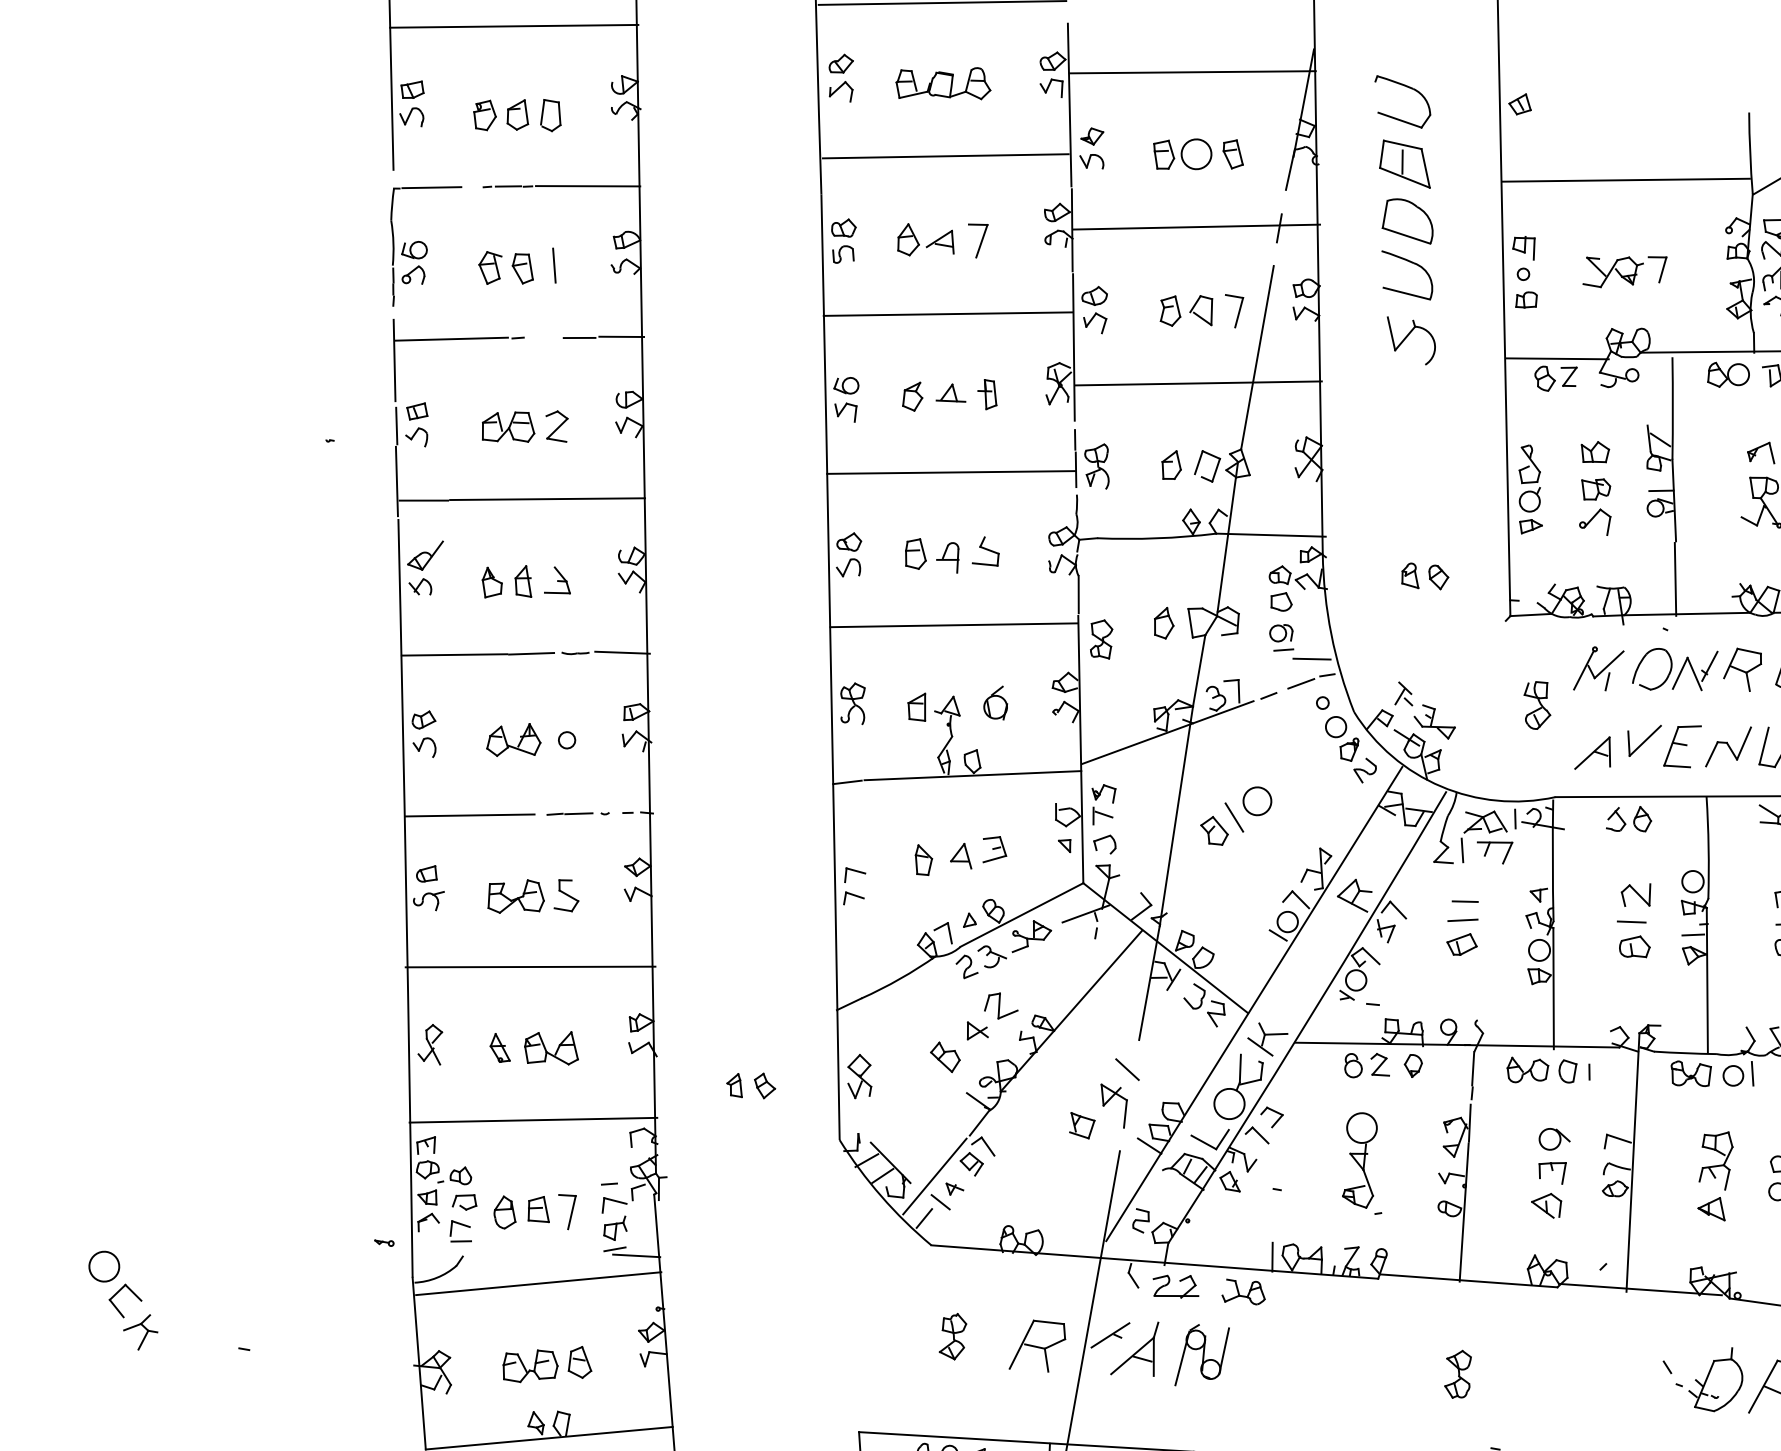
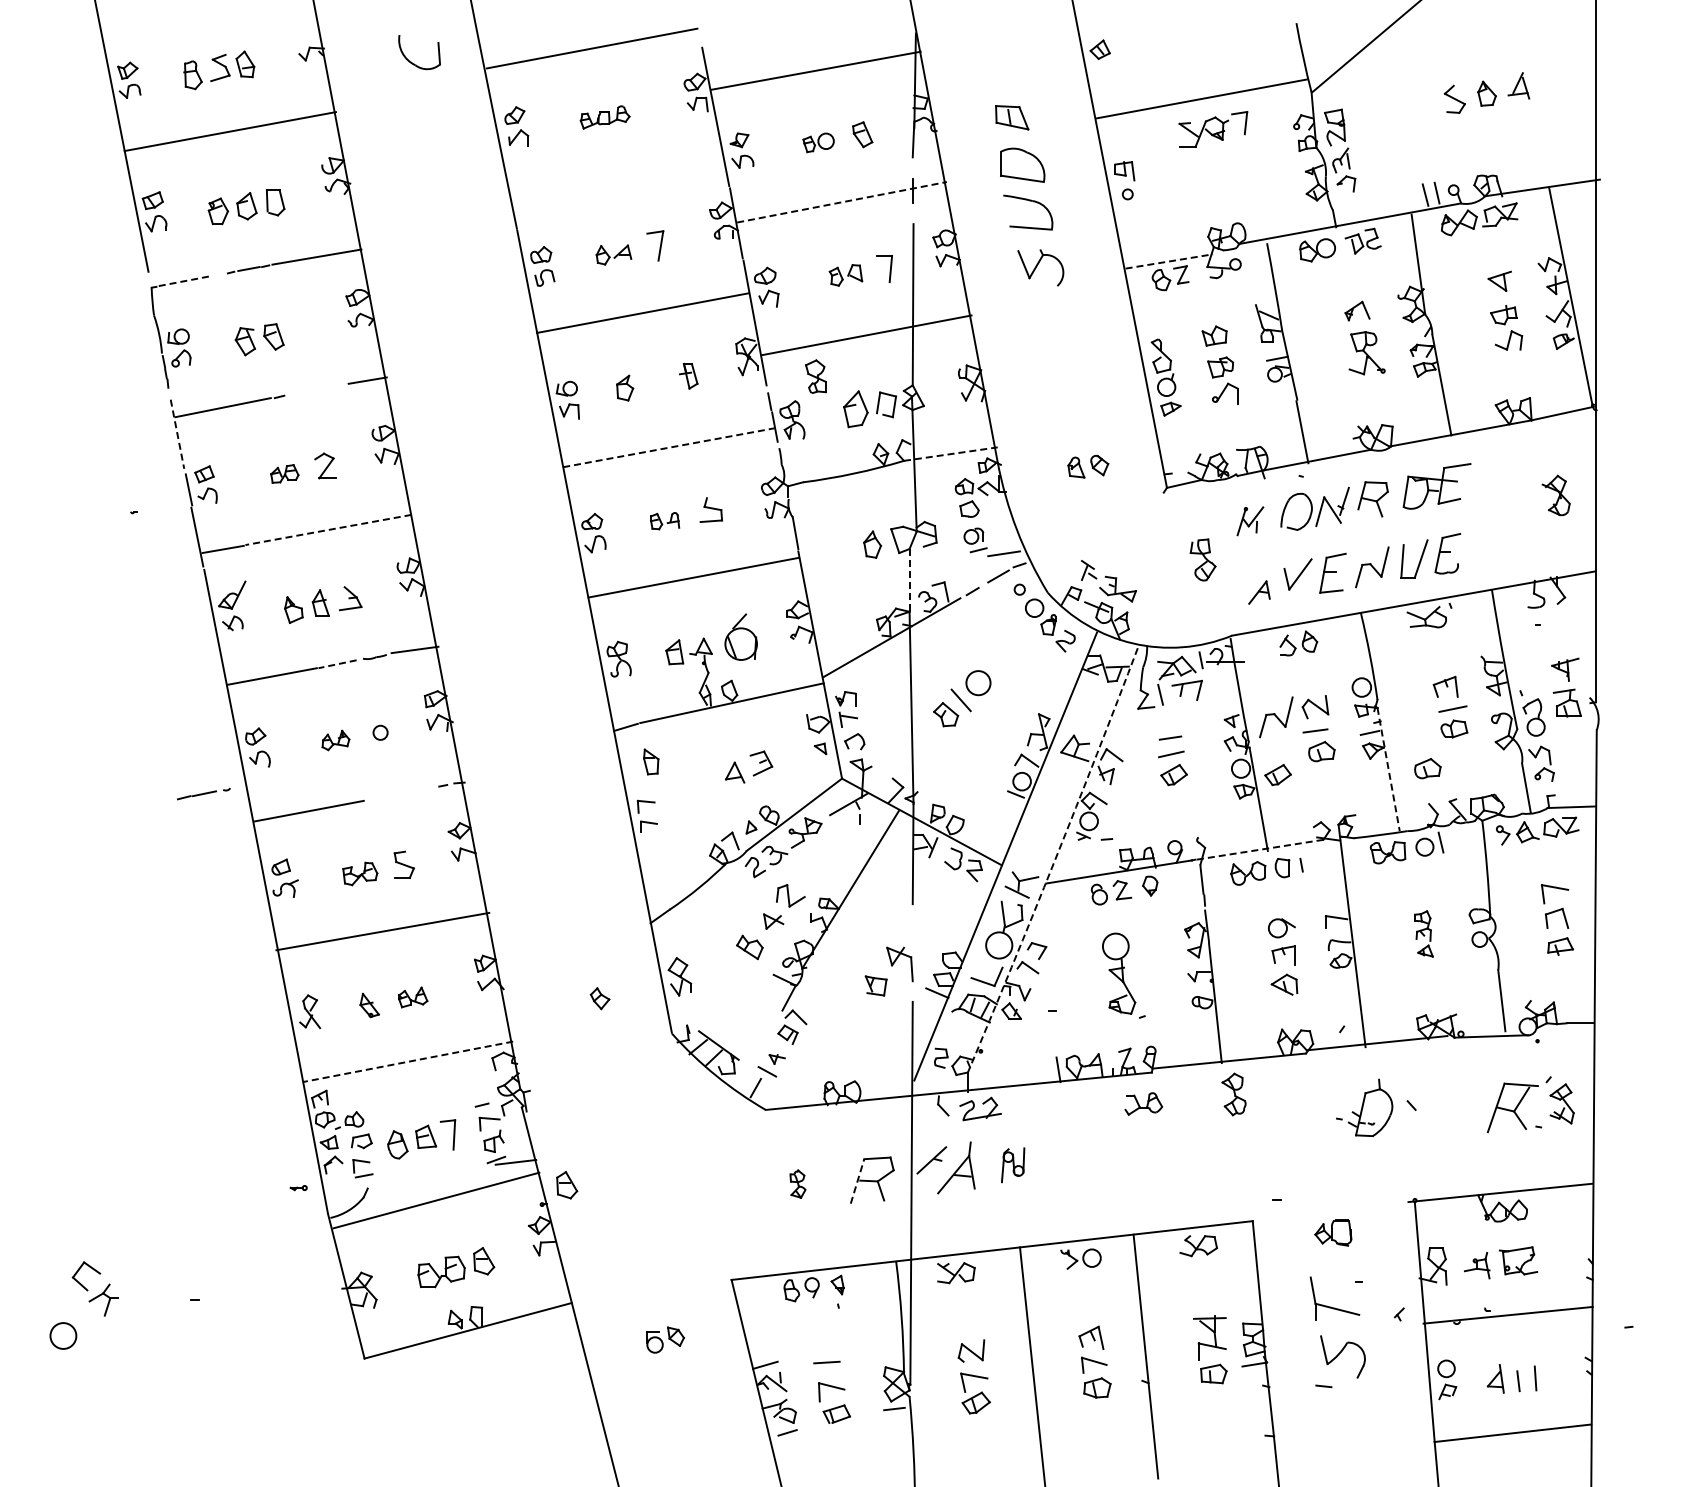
part: (942, 83) -> (604, 117), size x0.6
part: (1406, 87) -> (1000, 52), removed
part: (1181, 154) -> (818, 142), size x0.6
line: (945, 155) -> (617, 178), removed
part: (1407, 164) -> (1012, 117), size x0.7
line: (431, 187) -> (183, 281), solid -> dashed
line: (1197, 227) -> (842, 202), solid -> dashed
part: (926, 241) -> (613, 254), size x0.7
line: (554, 265) -> (299, 329), removed
part: (1624, 270) -> (1213, 129), moved
part: (1526, 299) -> (1134, 215), removed
part: (1186, 311) -> (845, 275), size x0.7
line: (579, 337) -> (331, 387), removed
line: (1557, 358) -> (1169, 261), solid -> dashed
line: (394, 360) -> (177, 434), solid -> dashed
part: (951, 393) -> (657, 380), removed
part: (508, 426) -> (284, 473), size x0.6
part: (1171, 464) -> (855, 408), size x1.4
line: (952, 472) -> (669, 447), solid -> dashed
line: (546, 499) -> (327, 530), solid -> dashed
line: (1271, 535) -> (951, 454), solid -> dashed
part: (932, 554) -> (664, 520), size x0.6
part: (1100, 638) -> (815, 376), moved
line: (531, 654) -> (337, 664), solid -> dashed
line: (1199, 670) -> (909, 580), solid -> dashed
part: (1598, 670) -> (1250, 521), size x0.7
part: (996, 701) -> (741, 636), size x1.6
part: (514, 740) -> (335, 740), size x0.6
part: (1595, 753) -> (1259, 592), size x0.7
part: (577, 813) -> (203, 793), moved
part: (923, 860) -> (651, 761), moved
part: (516, 896) -> (360, 873), size x0.7
part: (1589, 899) -> (1276, 717), added
part: (1579, 965) -> (1277, 775), added
line: (1707, 980) -> (1388, 769), solid -> dashed
part: (1751, 986) -> (1427, 768), added
arc: (1309, 1018) -> (1054, 860), solid -> dashed
line: (1542, 1046) -> (1257, 850), solid -> dashed
part: (551, 1047) -> (412, 997), size x0.6
line: (1127, 1070) -> (907, 931), removed
part: (734, 1084) -> (574, 1001), removed
line: (533, 1119) -> (407, 1061), solid -> dashed
part: (1714, 1173) -> (1423, 933), size x0.6
line: (934, 1176) -> (758, 1050), removed
circle: (104, 1266) -> (63, 1335), moved
part: (1244, 1291) -> (1143, 1103), moved
part: (690, 1292) -> (567, 1185), added
part: (953, 1335) -> (797, 1183), size x0.7
line: (1021, 1343) -> (857, 1180), solid -> dashed
part: (1201, 1357) -> (1012, 1165), size x0.6
part: (1457, 1374) -> (1233, 1094), moved
part: (1710, 1376) -> (1364, 1107), moved

